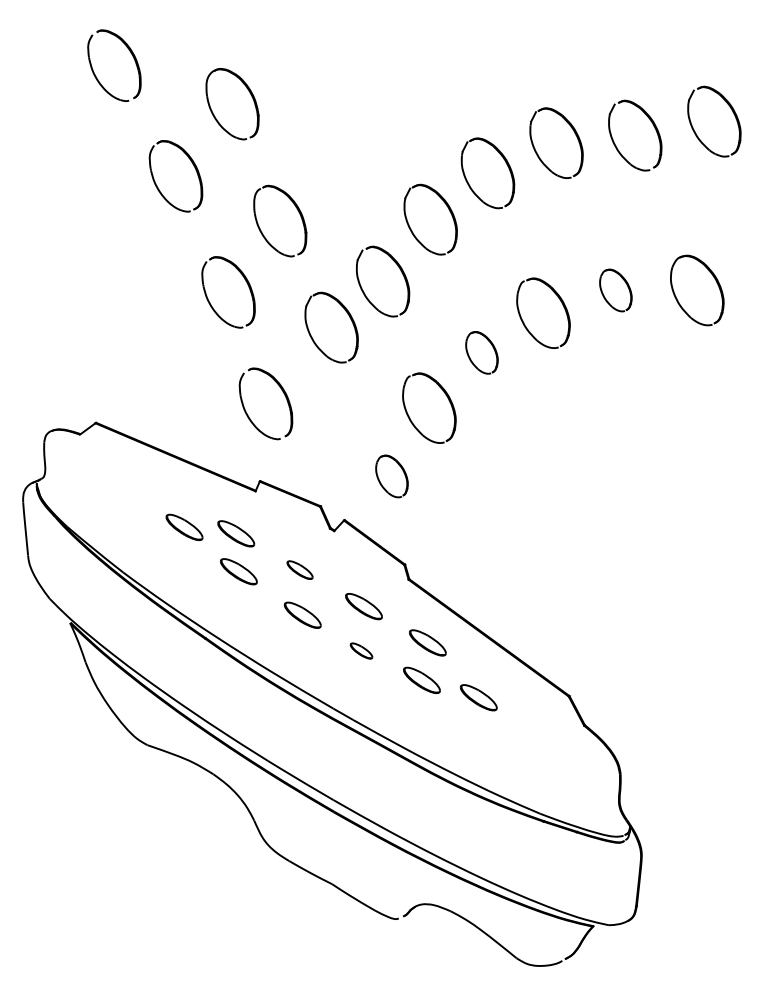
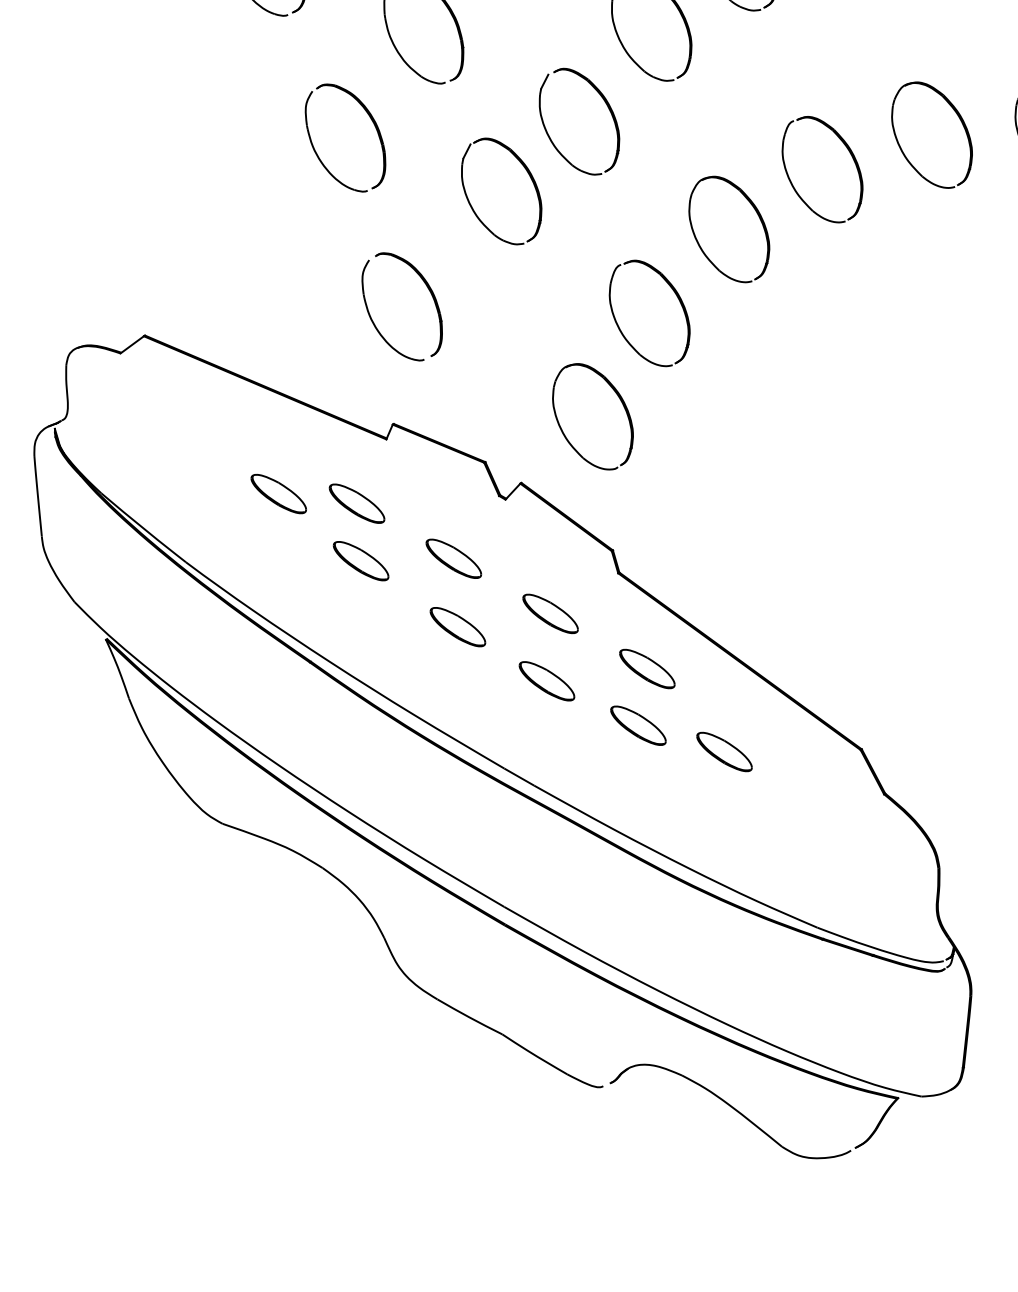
part: (615, 290) -> (931, 135), size x1.67
part: (481, 352) -> (728, 229), size x1.67
part: (391, 476) -> (592, 416), size x1.67
part: (299, 569) -> (452, 557), size x1.43
part: (361, 650) -> (546, 680), size x1.67

